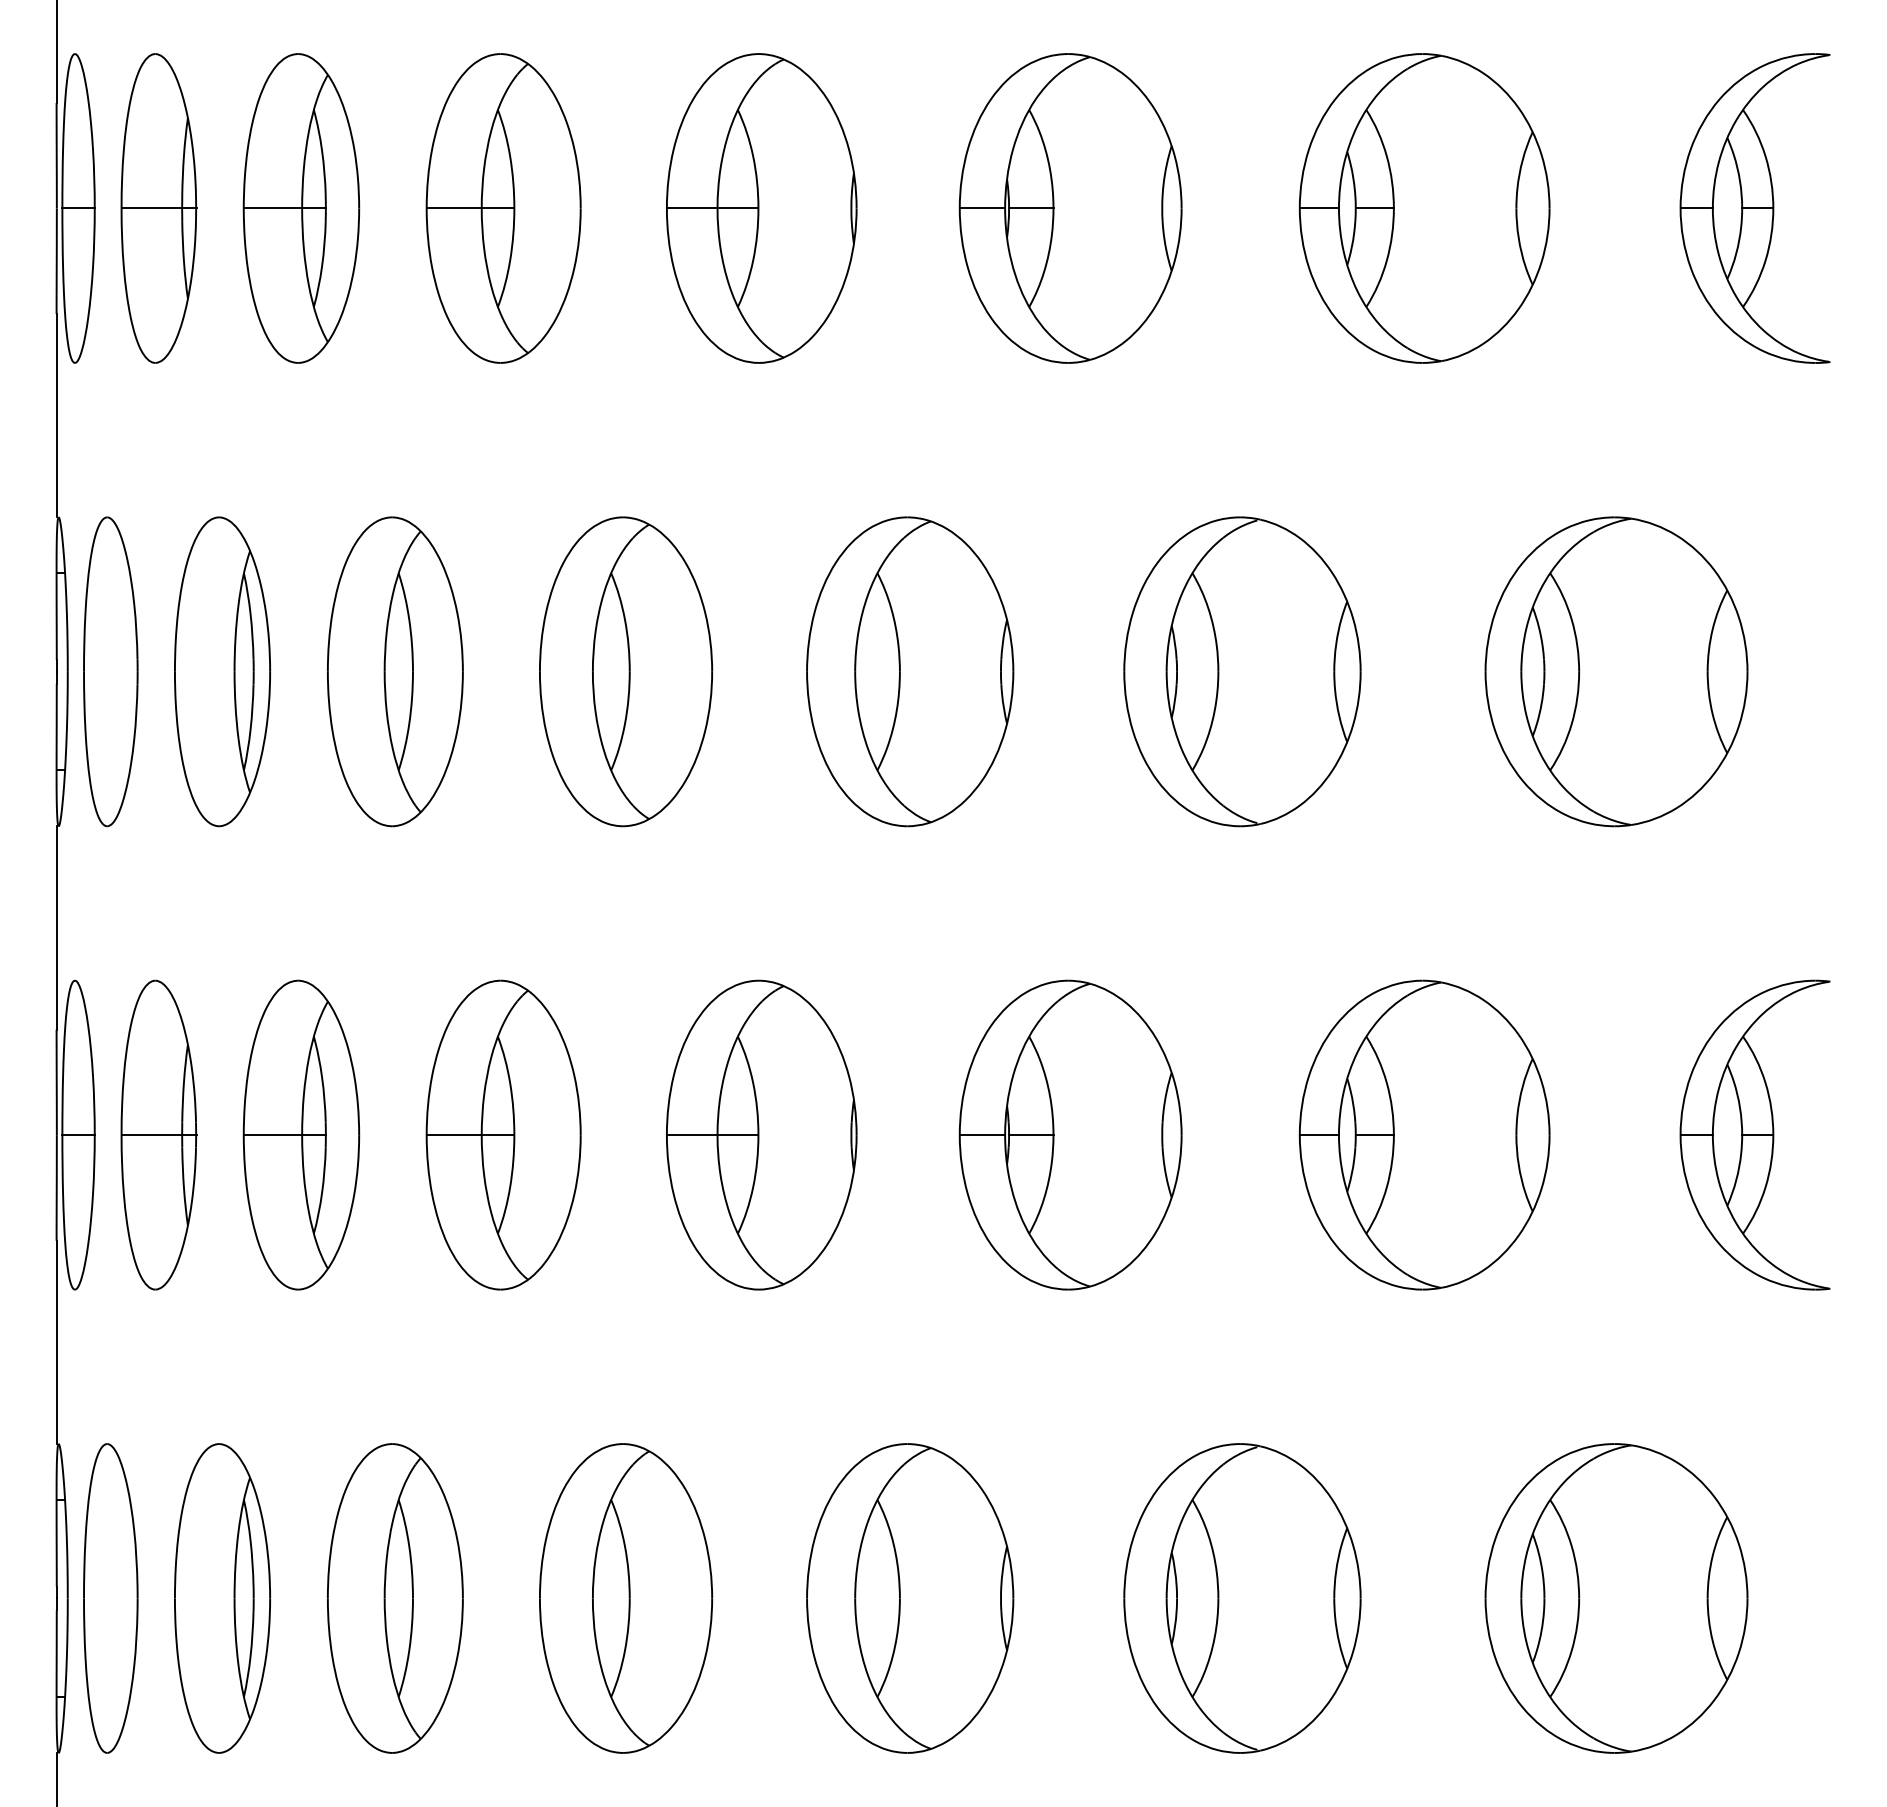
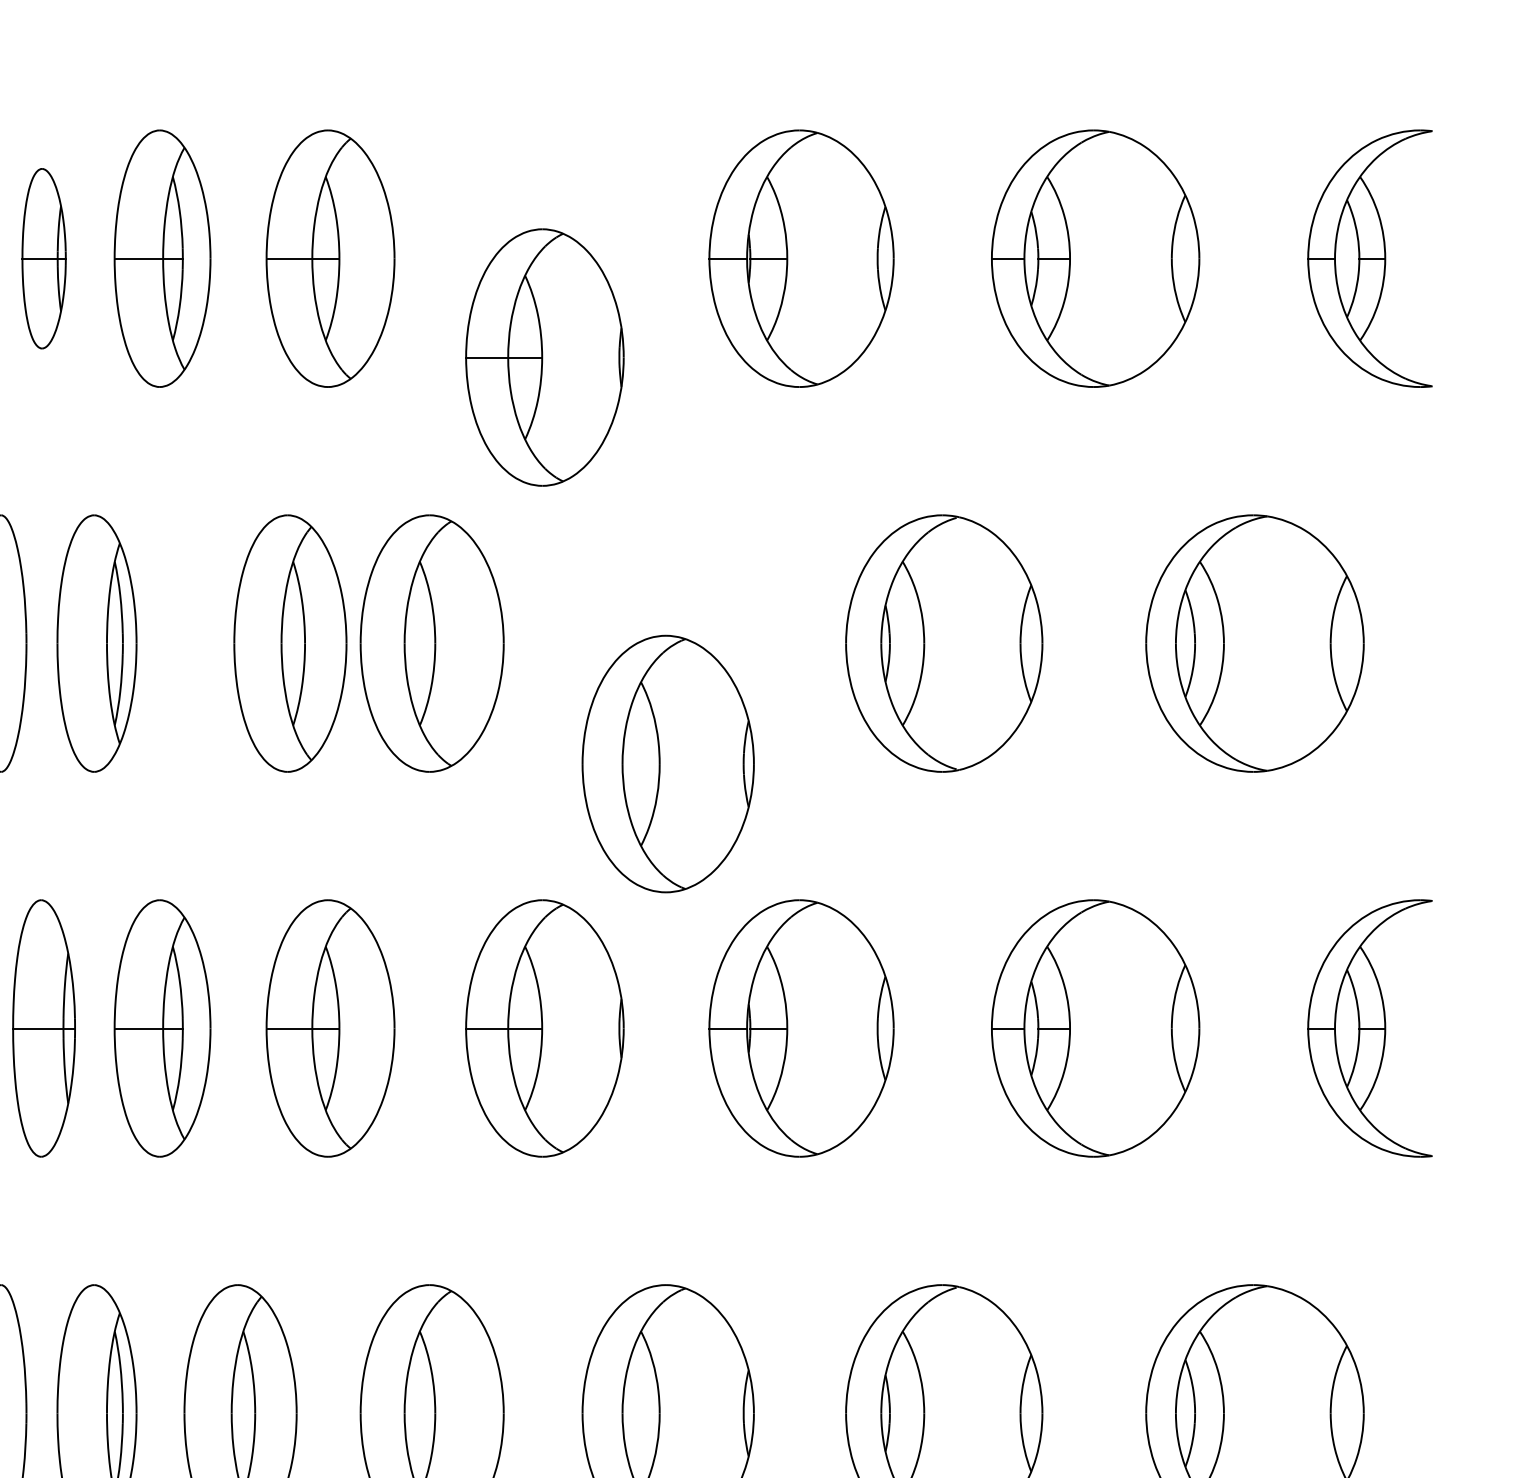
part: (158, 208) -> (43, 258), size x0.7
part: (761, 208) -> (544, 357), moved
part: (395, 671) -> (290, 643), moved
part: (910, 671) -> (668, 763), moved

